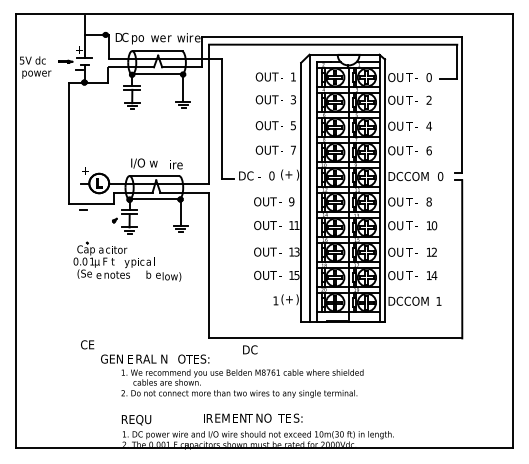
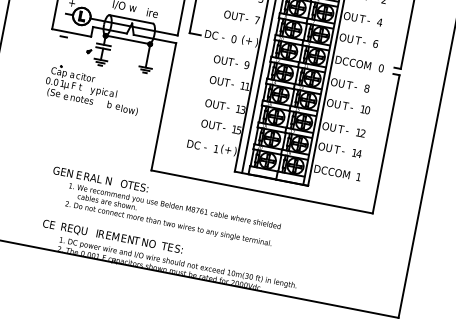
text: (87, 344) -> (48, 224), moved
text: (250, 349) -> (194, 144), moved
text: (253, 417) -> (140, 240), moved

